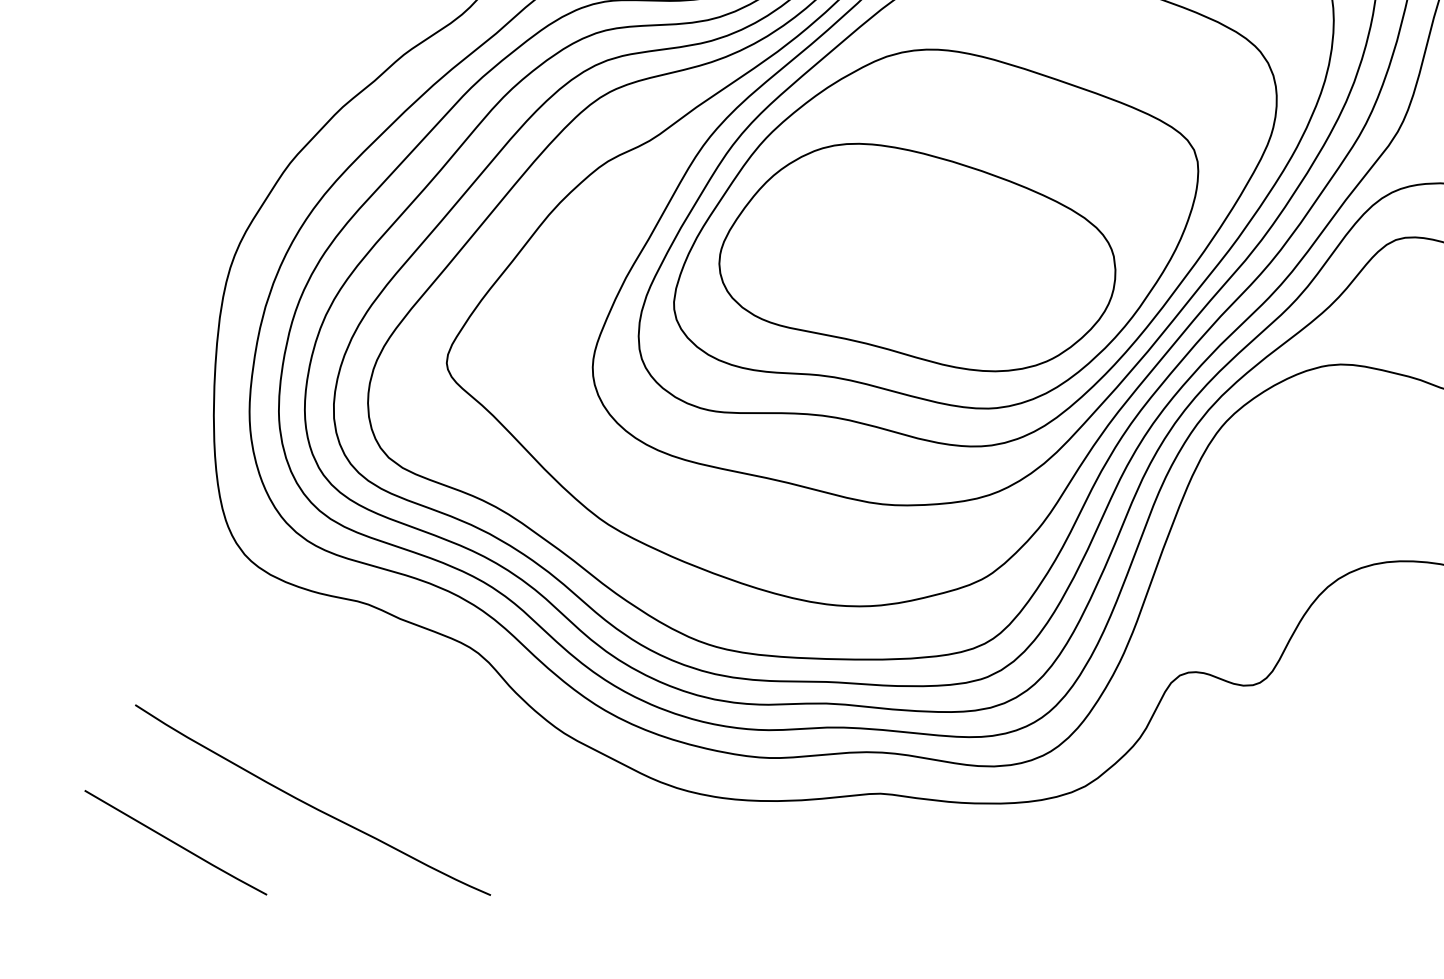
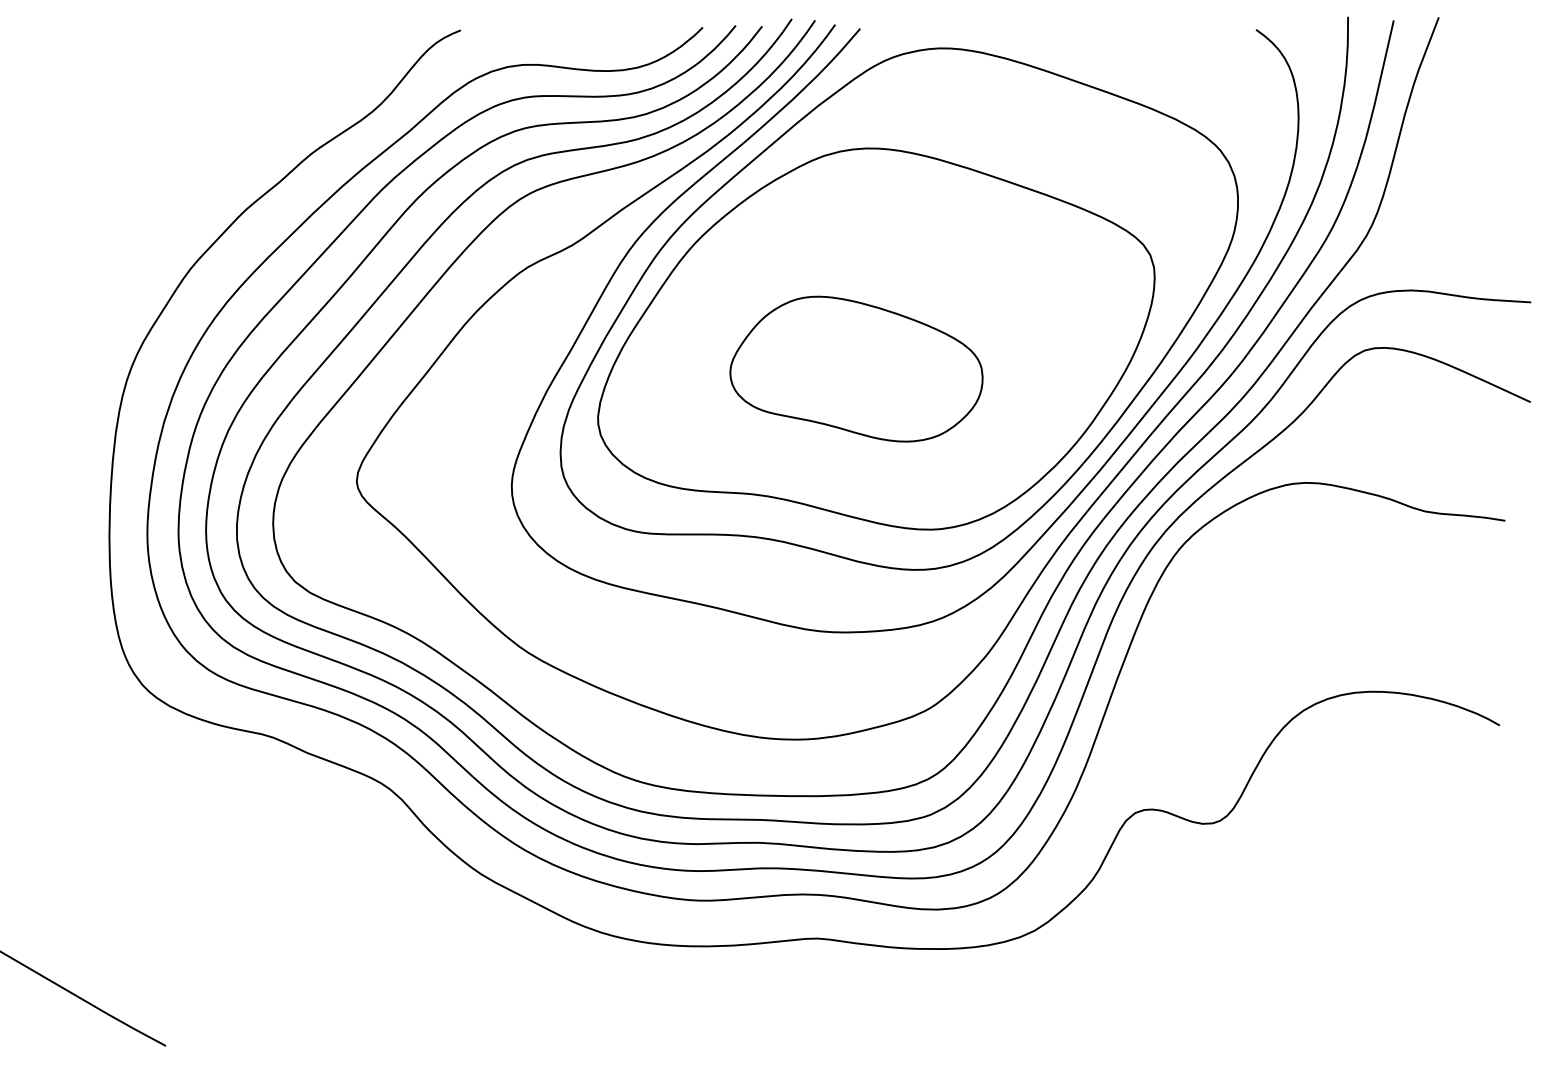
part: (917, 256) -> (856, 368), size x0.6
curve: (310, 804) -> (212, 950), removed

